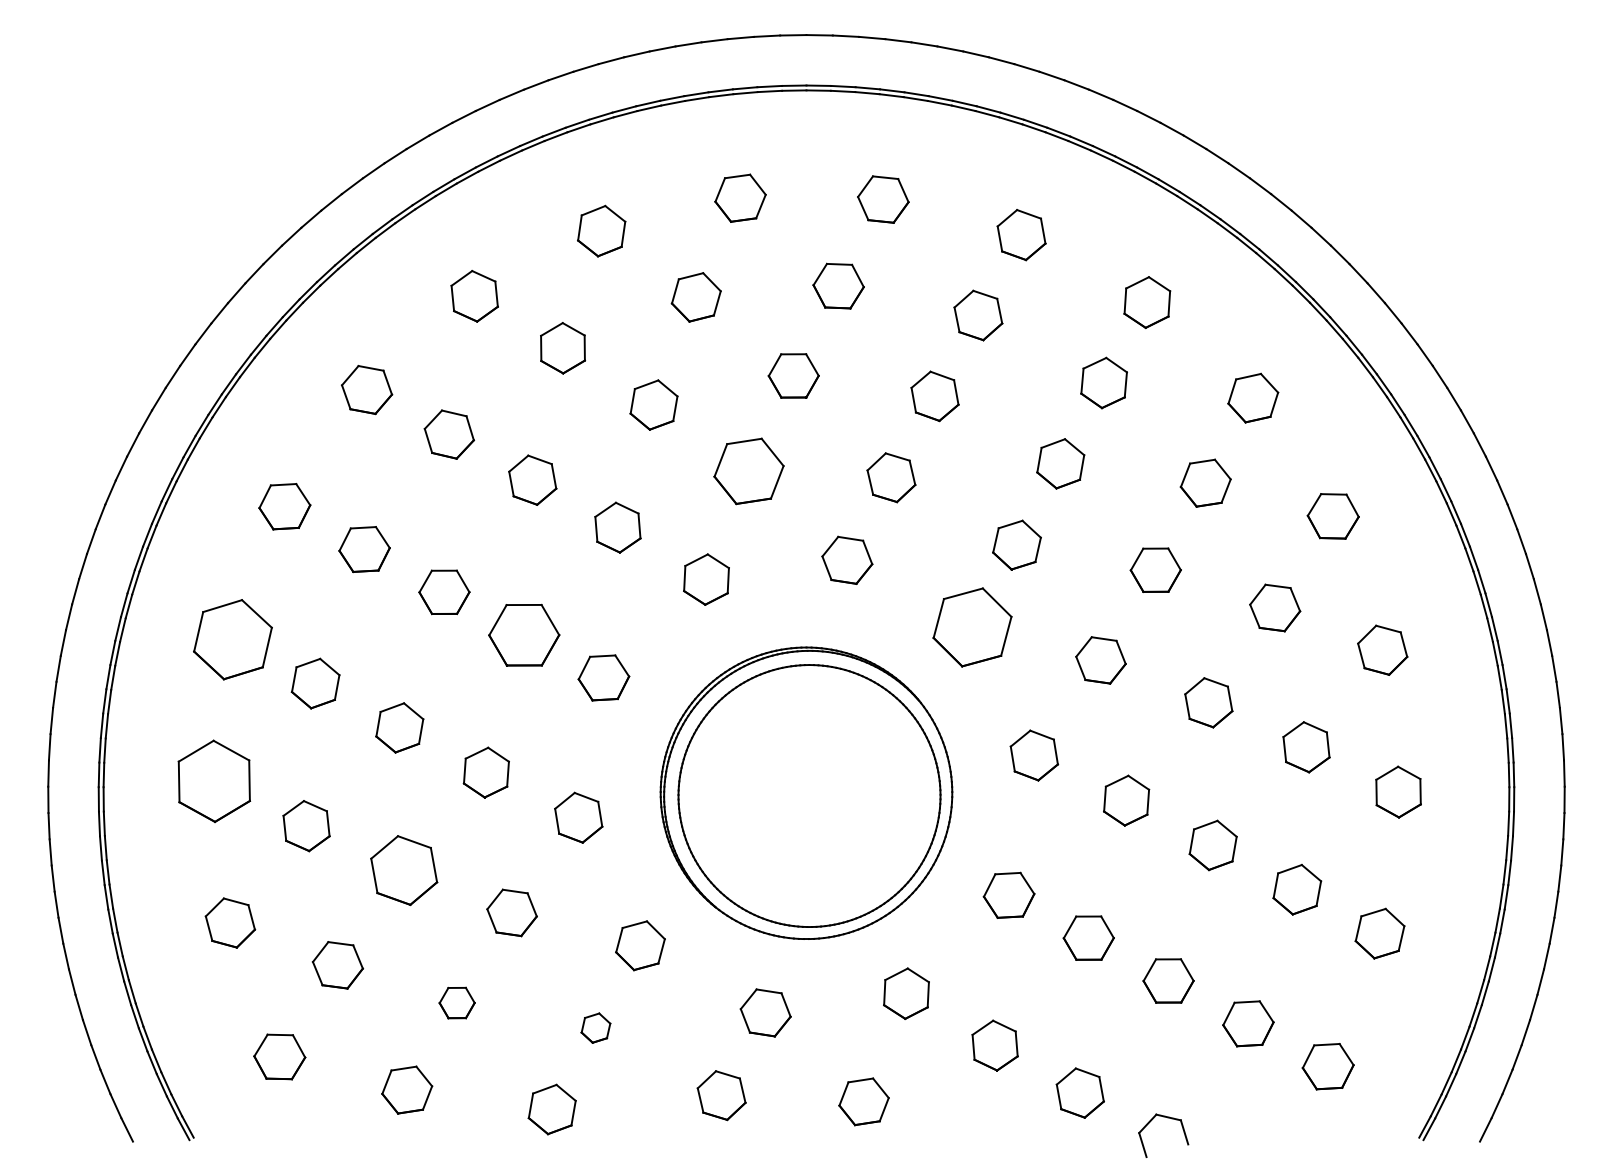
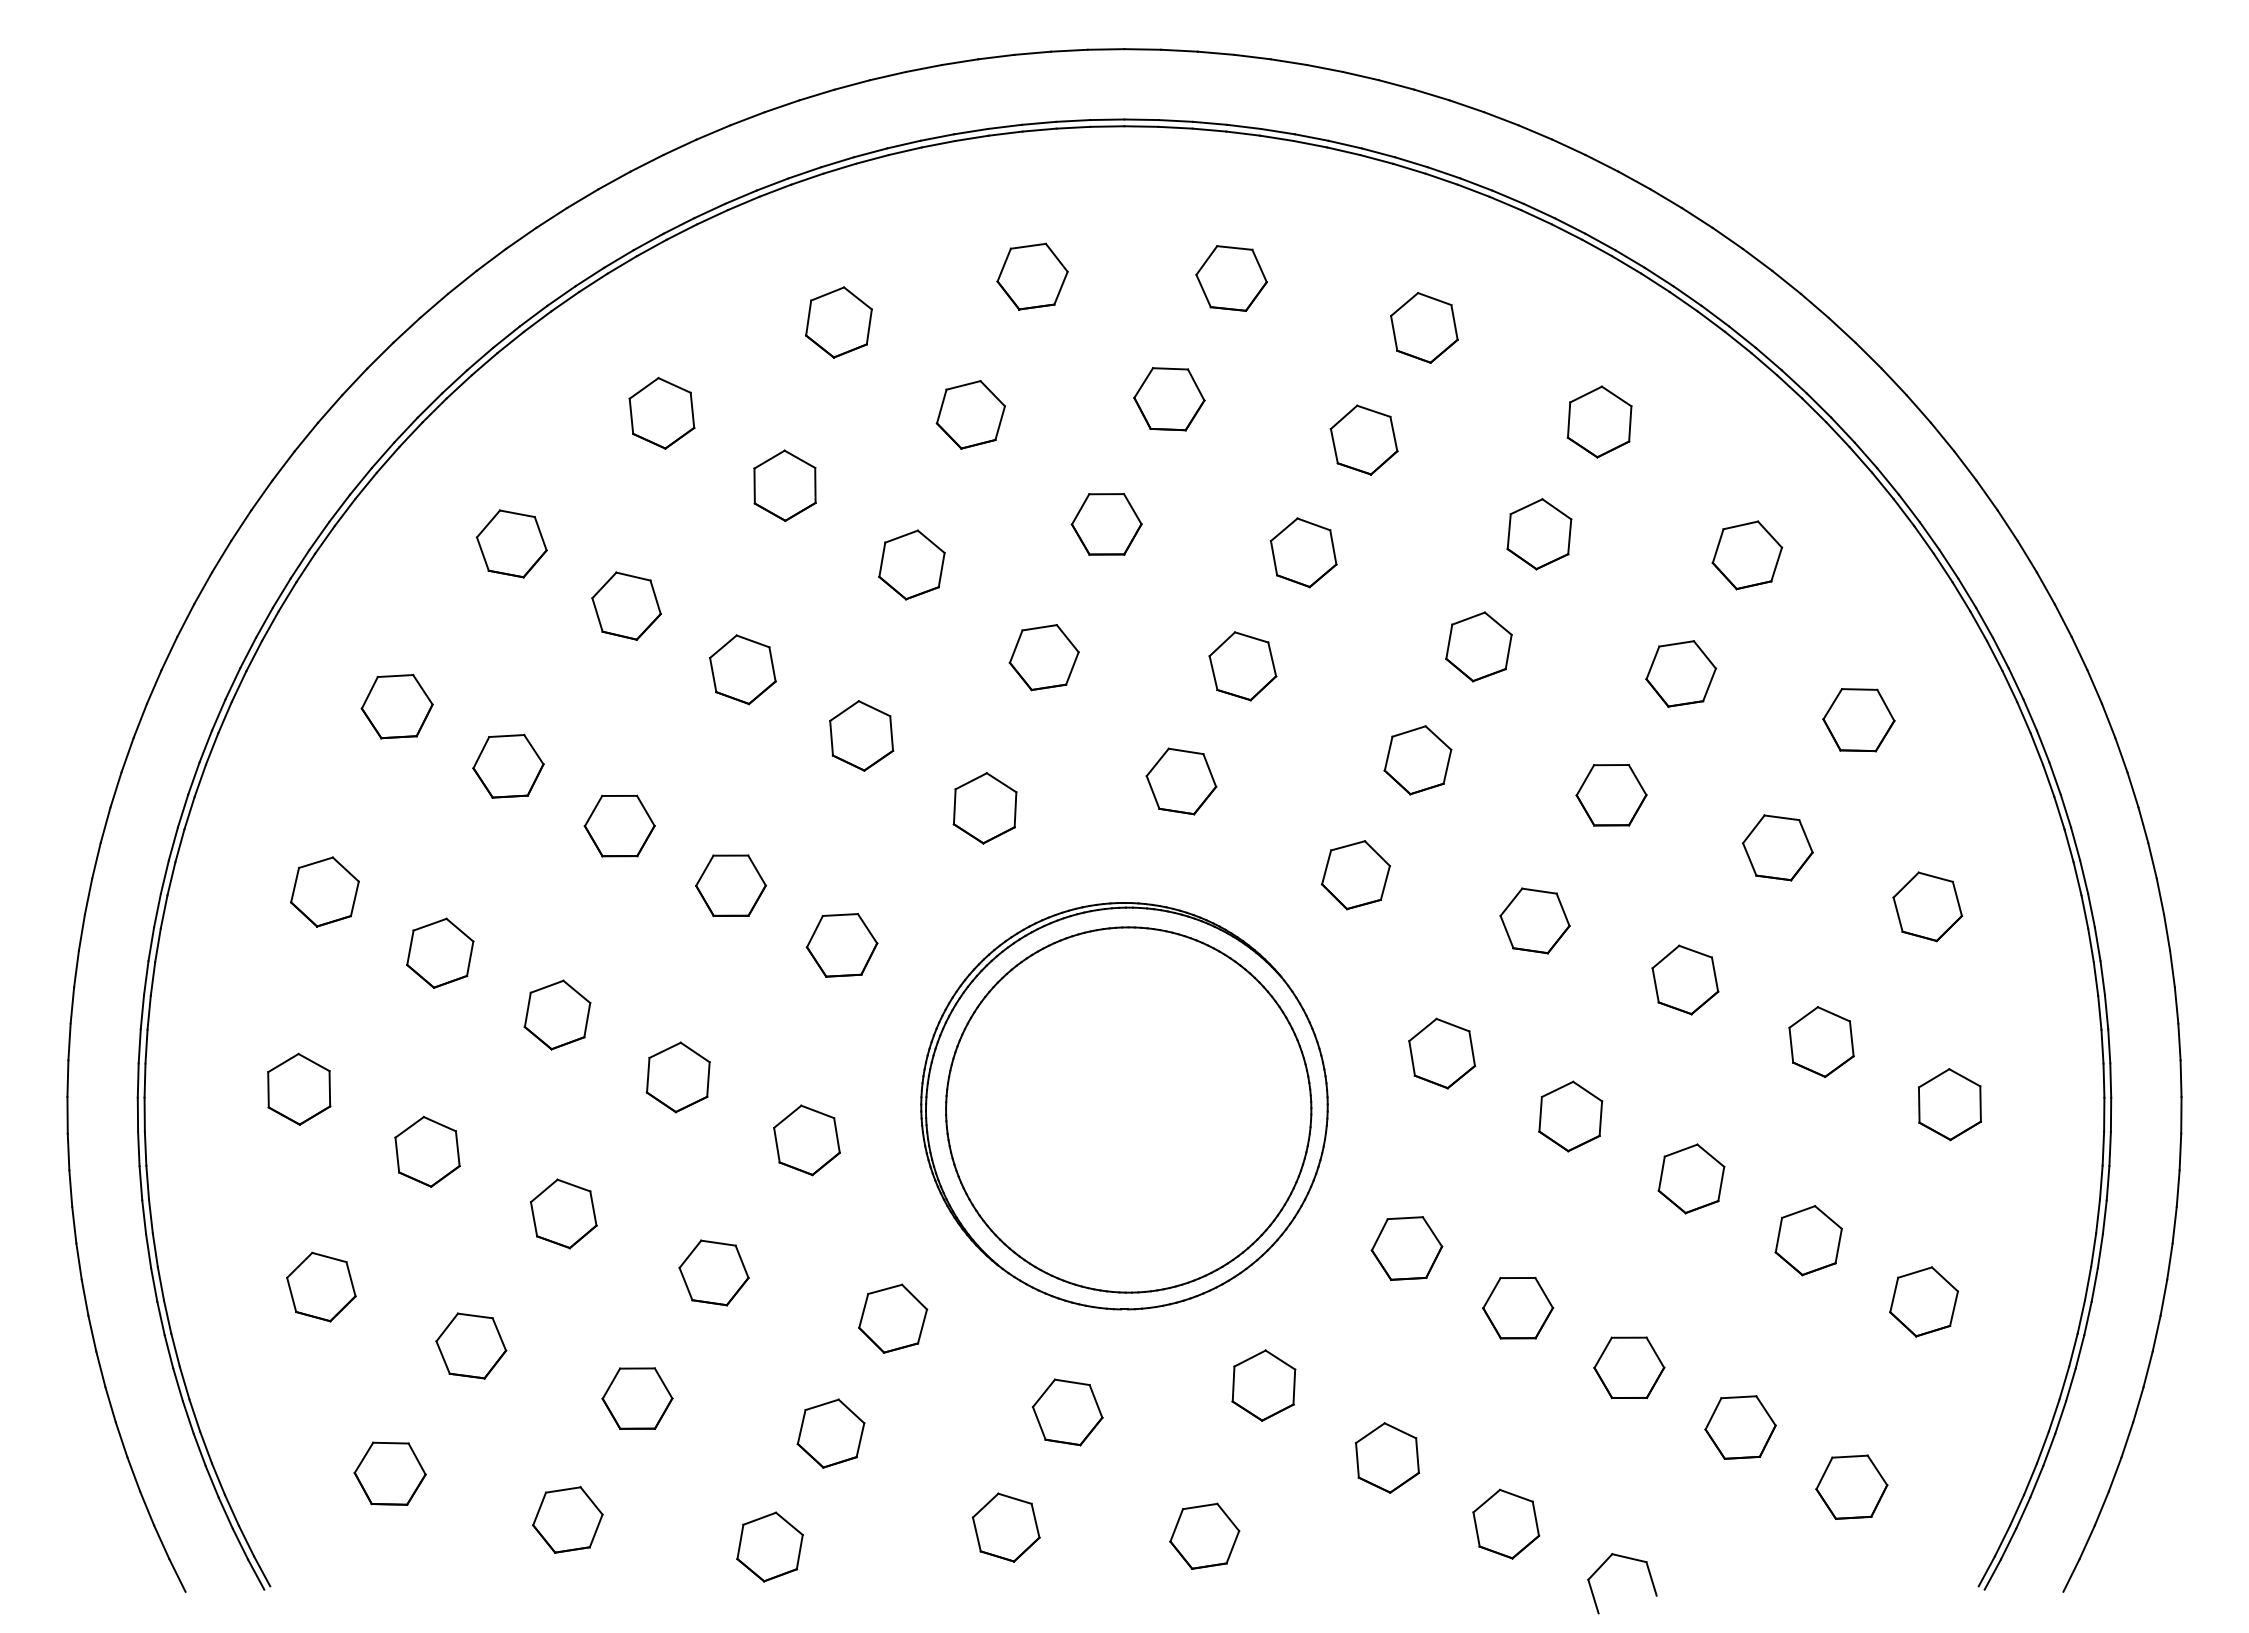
part: (748, 471) -> (1043, 657), size x0.71
part: (972, 627) -> (1355, 875), size x0.62
part: (523, 634) -> (730, 885), size x0.71
part: (232, 639) -> (324, 891), size x0.62
part: (214, 780) -> (299, 1088), size x0.62
part: (404, 870) -> (563, 1213), size x0.71
part: (457, 1002) -> (637, 1398), size x1.43
part: (595, 1028) -> (830, 1433), size x1.67

